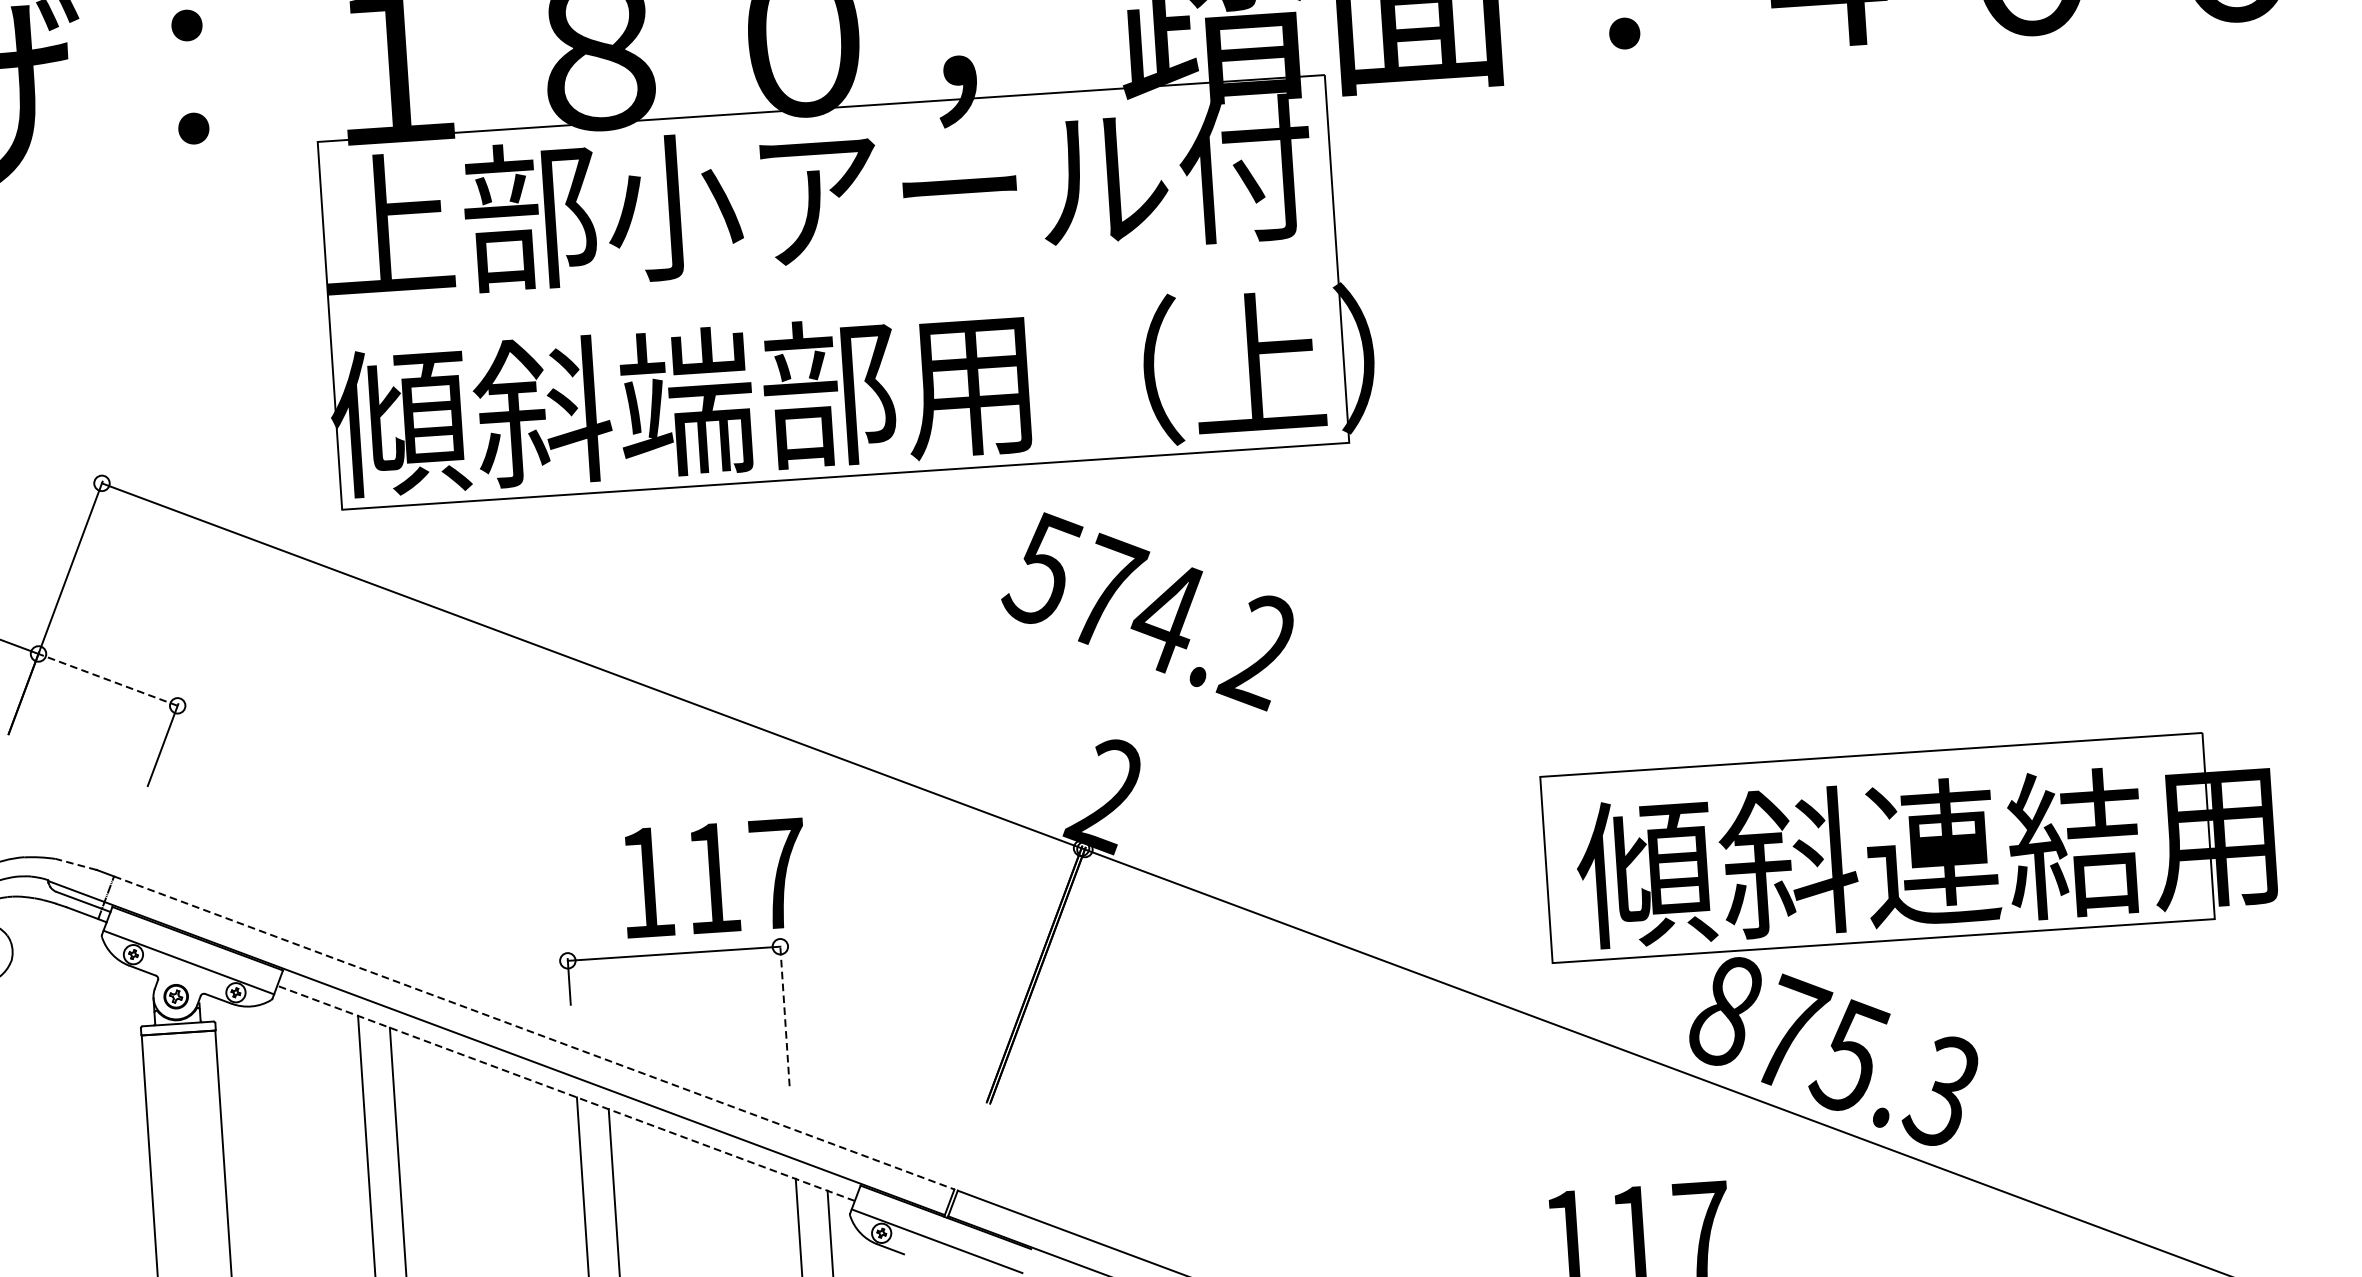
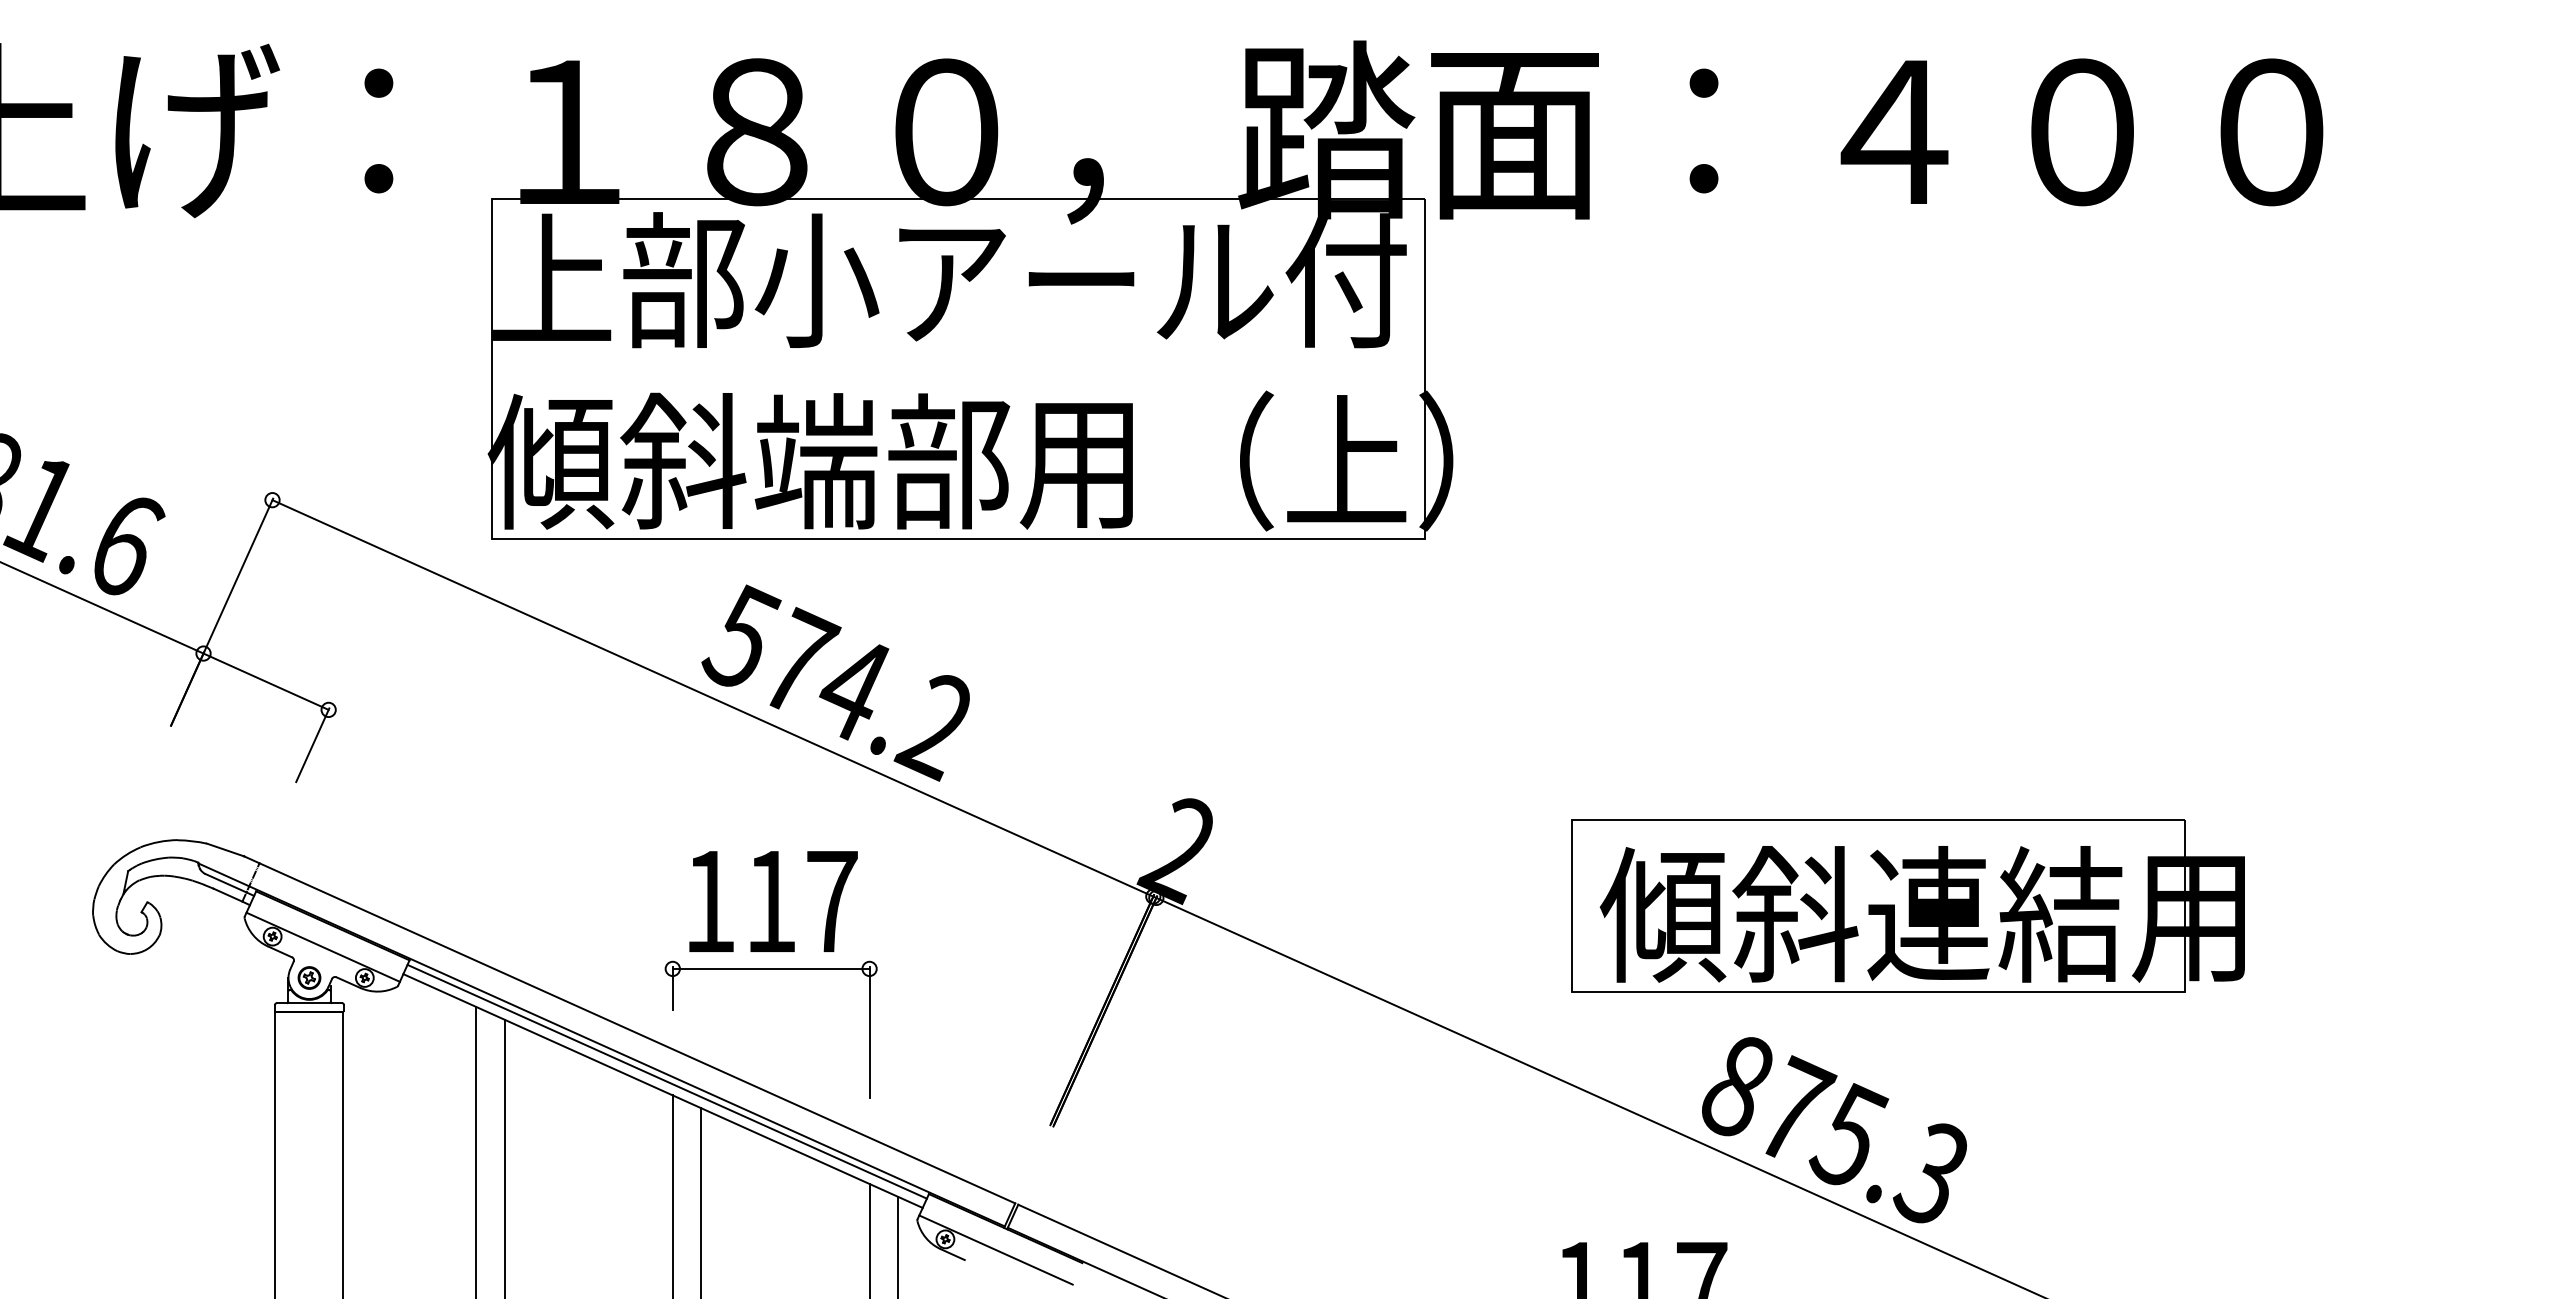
text: (1147, 611) -> (835, 682), moved
line: (108, 679) -> (266, 681), dashed -> solid
part: (1909, 845) -> (1907, 905), moved
line: (75, 864) -> (224, 849), dashed -> solid
text: (714, 877) -> (773, 901), moved
line: (784, 1015) -> (869, 1032), dashed -> solid
line: (534, 1033) -> (637, 1033), dashed -> solid
line: (569, 1082) -> (666, 1081), added
line: (566, 1093) -> (663, 1091), dashed -> solid

